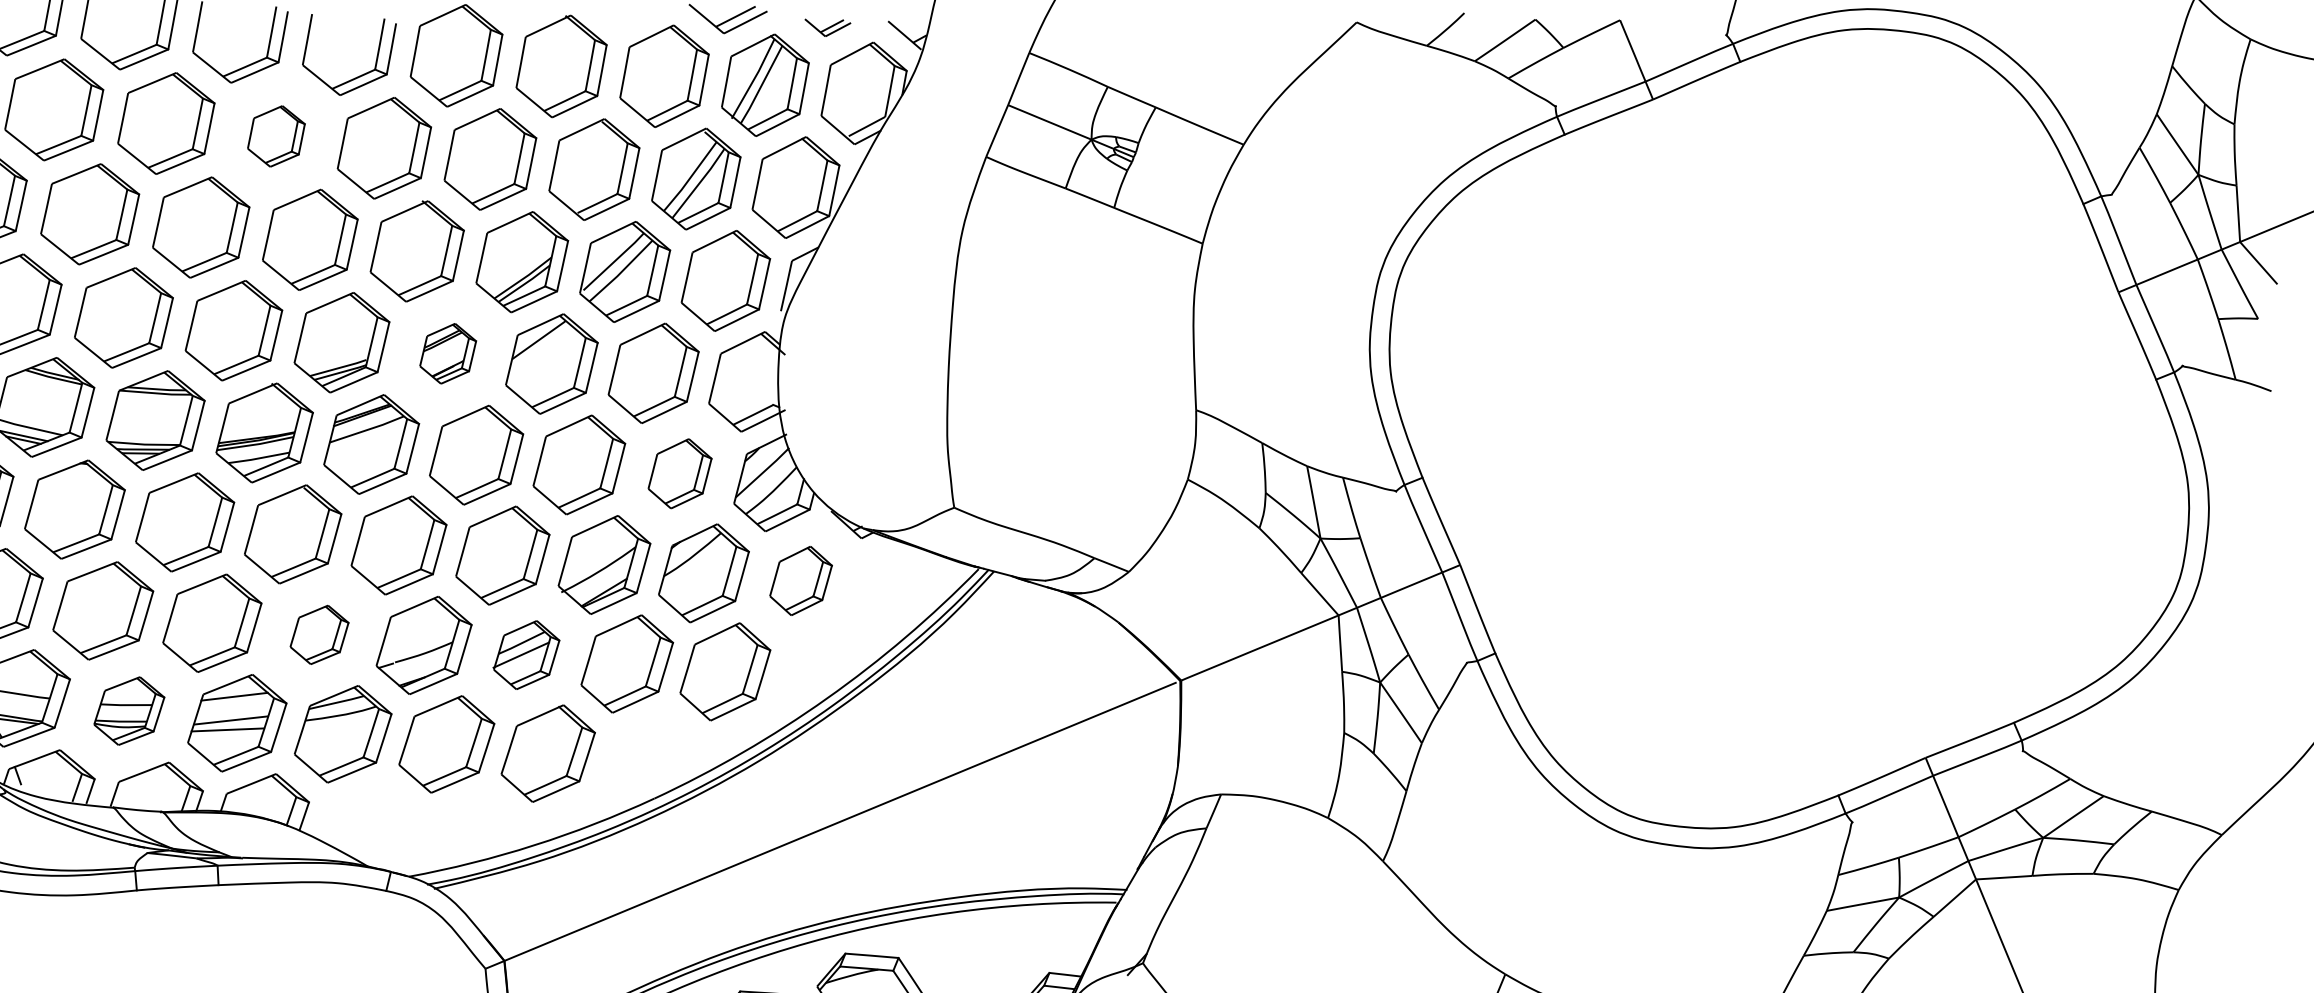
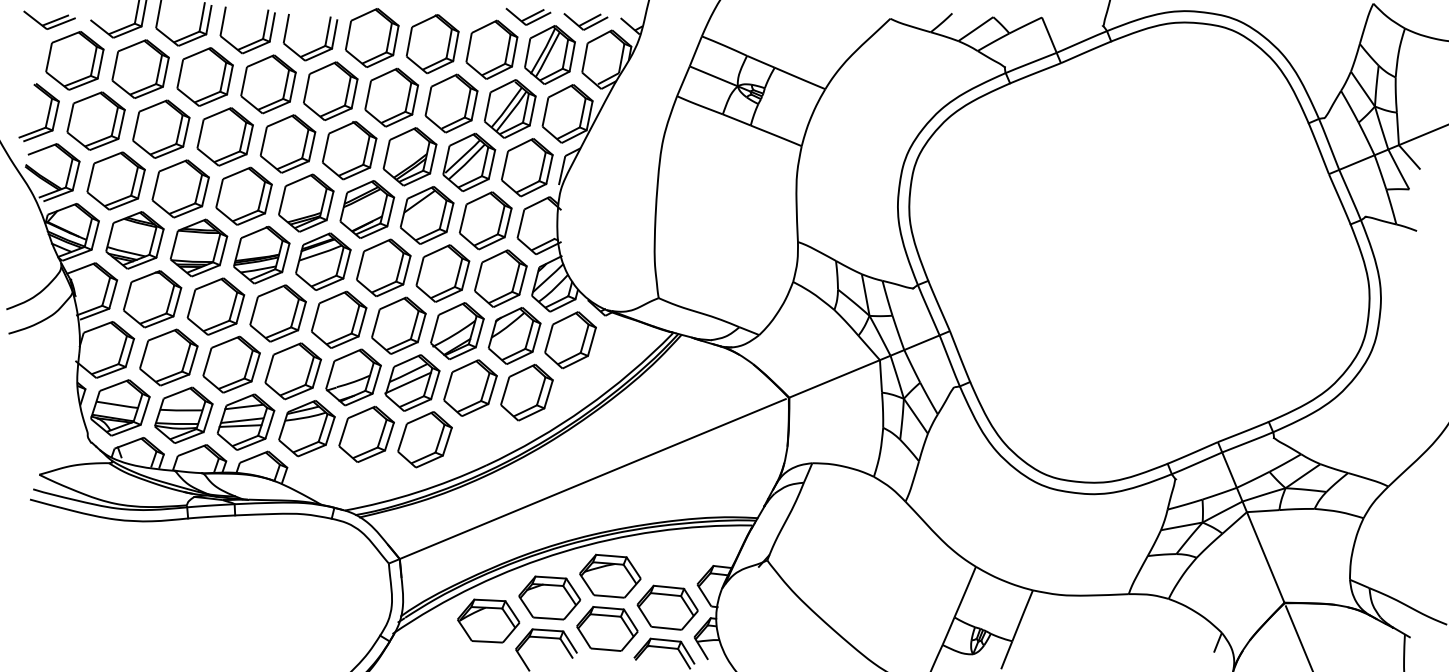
part: (827, 27) -> (585, 21), size x1.67
part: (276, 136) -> (268, 84), size x1.67
part: (448, 353) -> (367, 209), size x1.67
part: (679, 473) -> (500, 278), size x1.43
part: (801, 581) -> (570, 340), size x1.43
part: (319, 635) -> (293, 371), size x1.67
part: (526, 654) -> (412, 382), size x1.43
part: (128, 709) -> (183, 414), size x1.43

